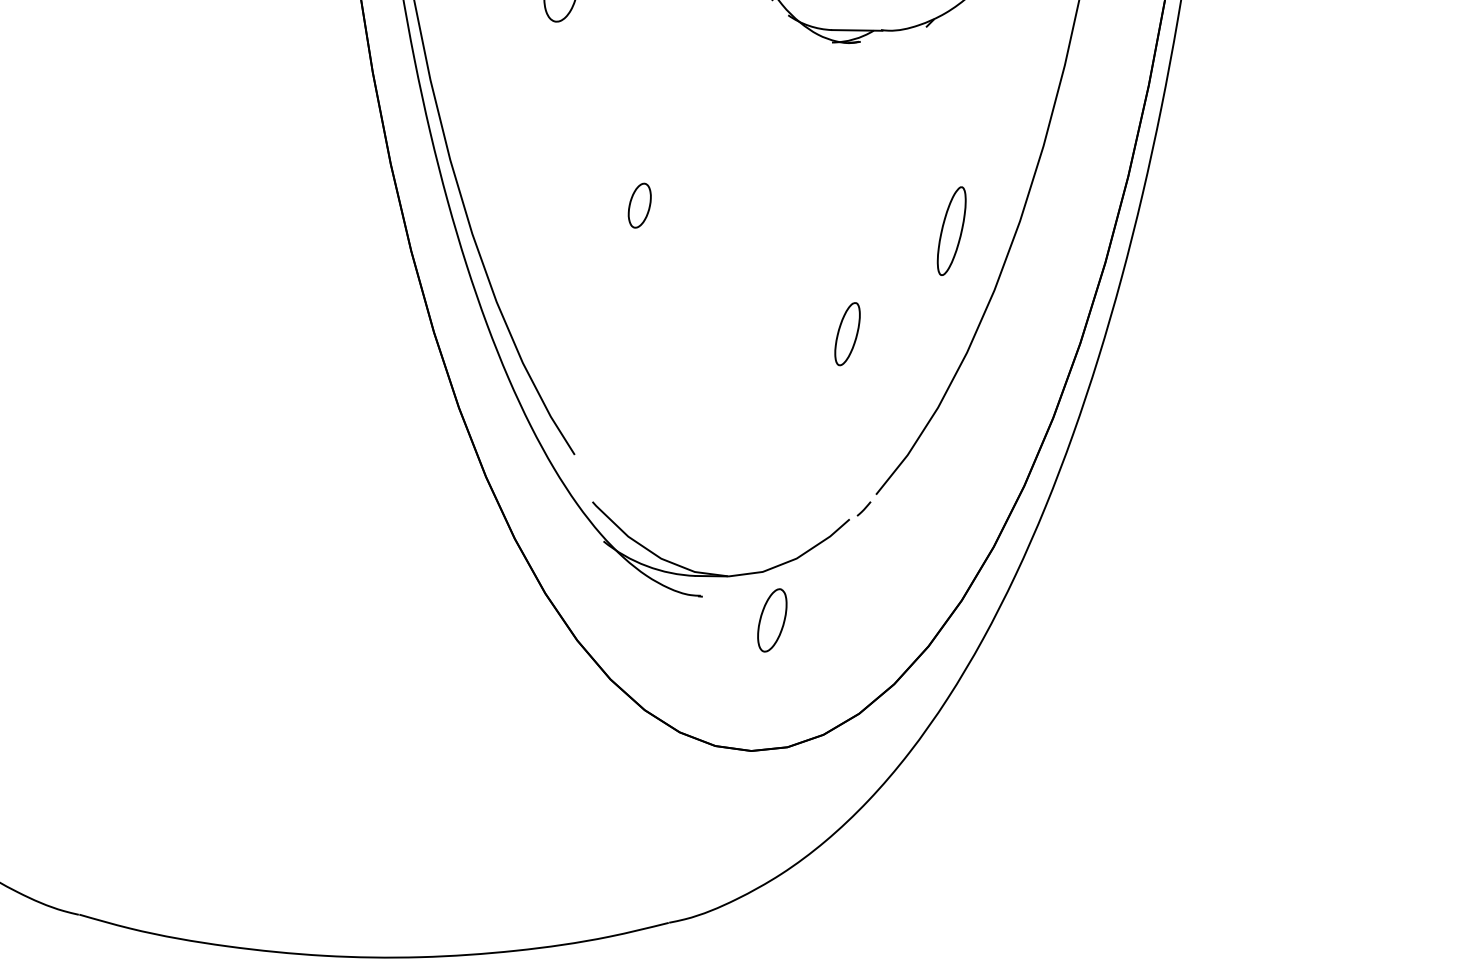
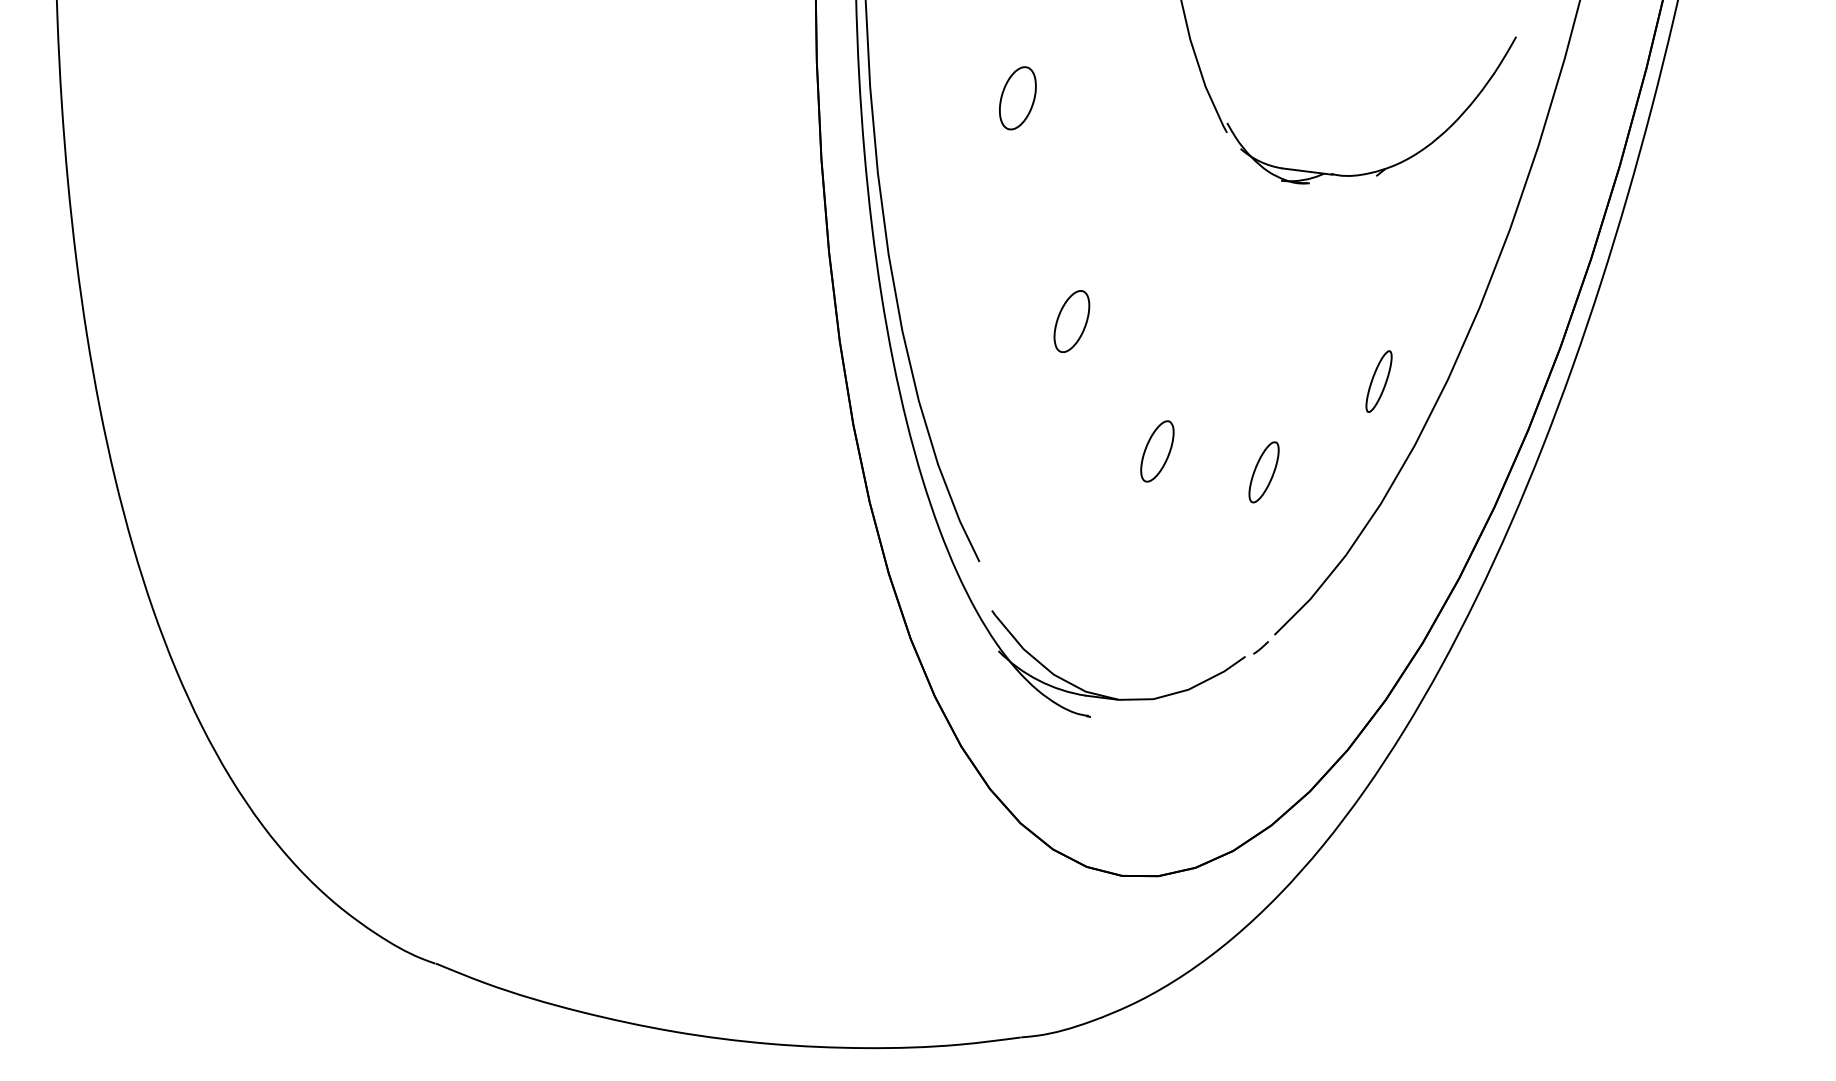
part: (639, 205) -> (1071, 321), size x1.43
part: (951, 231) -> (1378, 381), size x0.71
part: (772, 620) -> (1157, 451), moved

